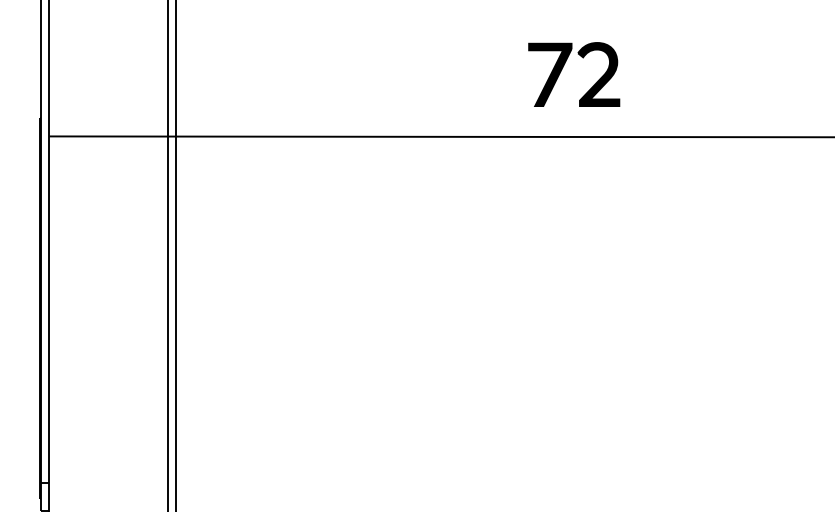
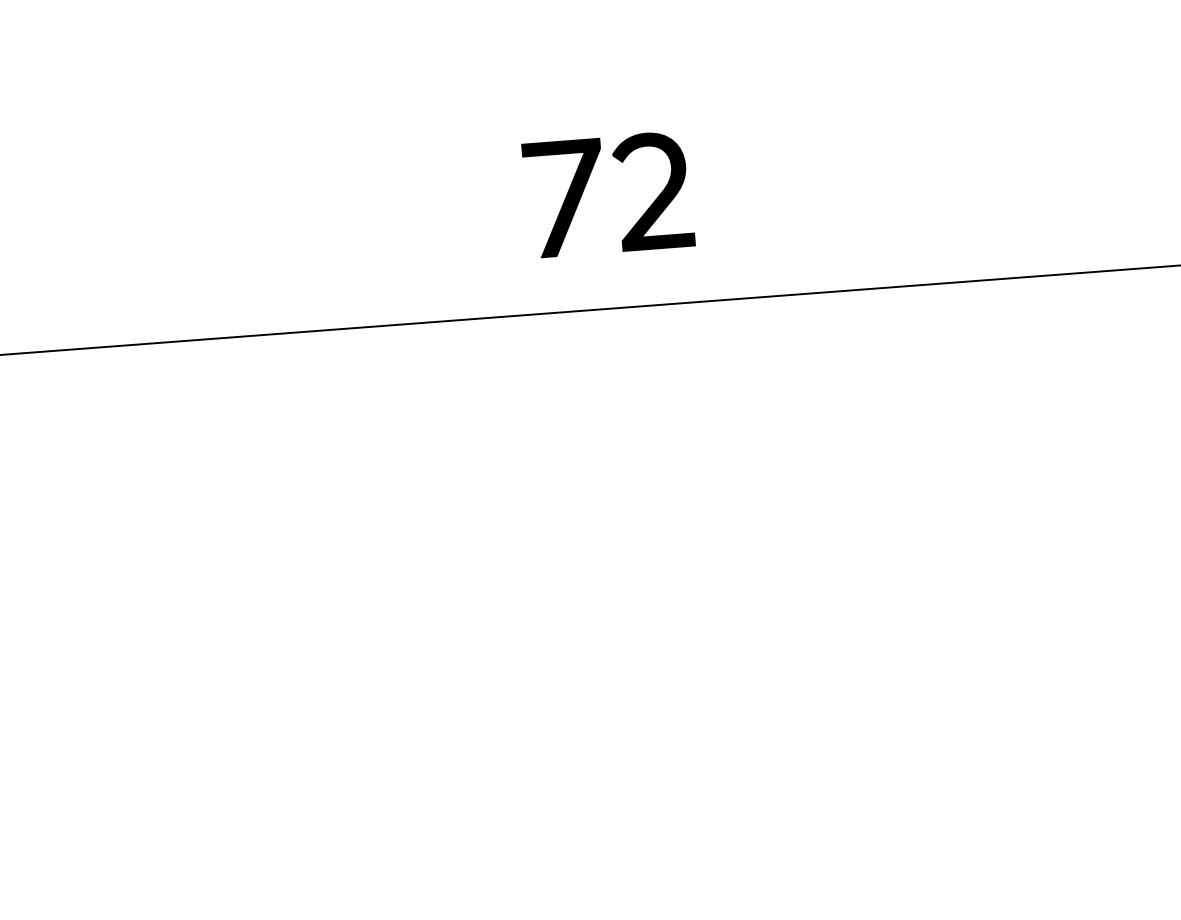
part: (562, 69) -> (586, 186), moved

